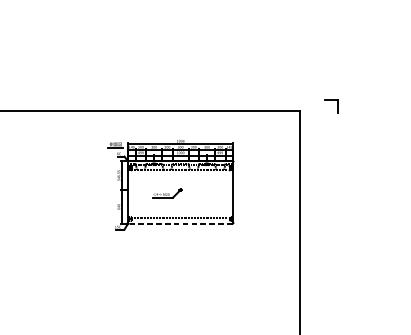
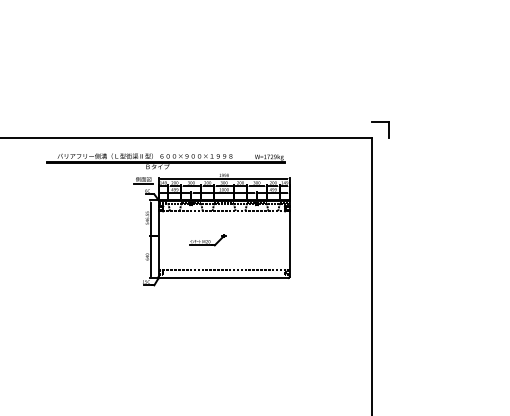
part: (331, 100) -> (380, 122), moved
part: (133, 130) -> (165, 161), added
line: (180, 224) -> (224, 278), dashed -> solid

